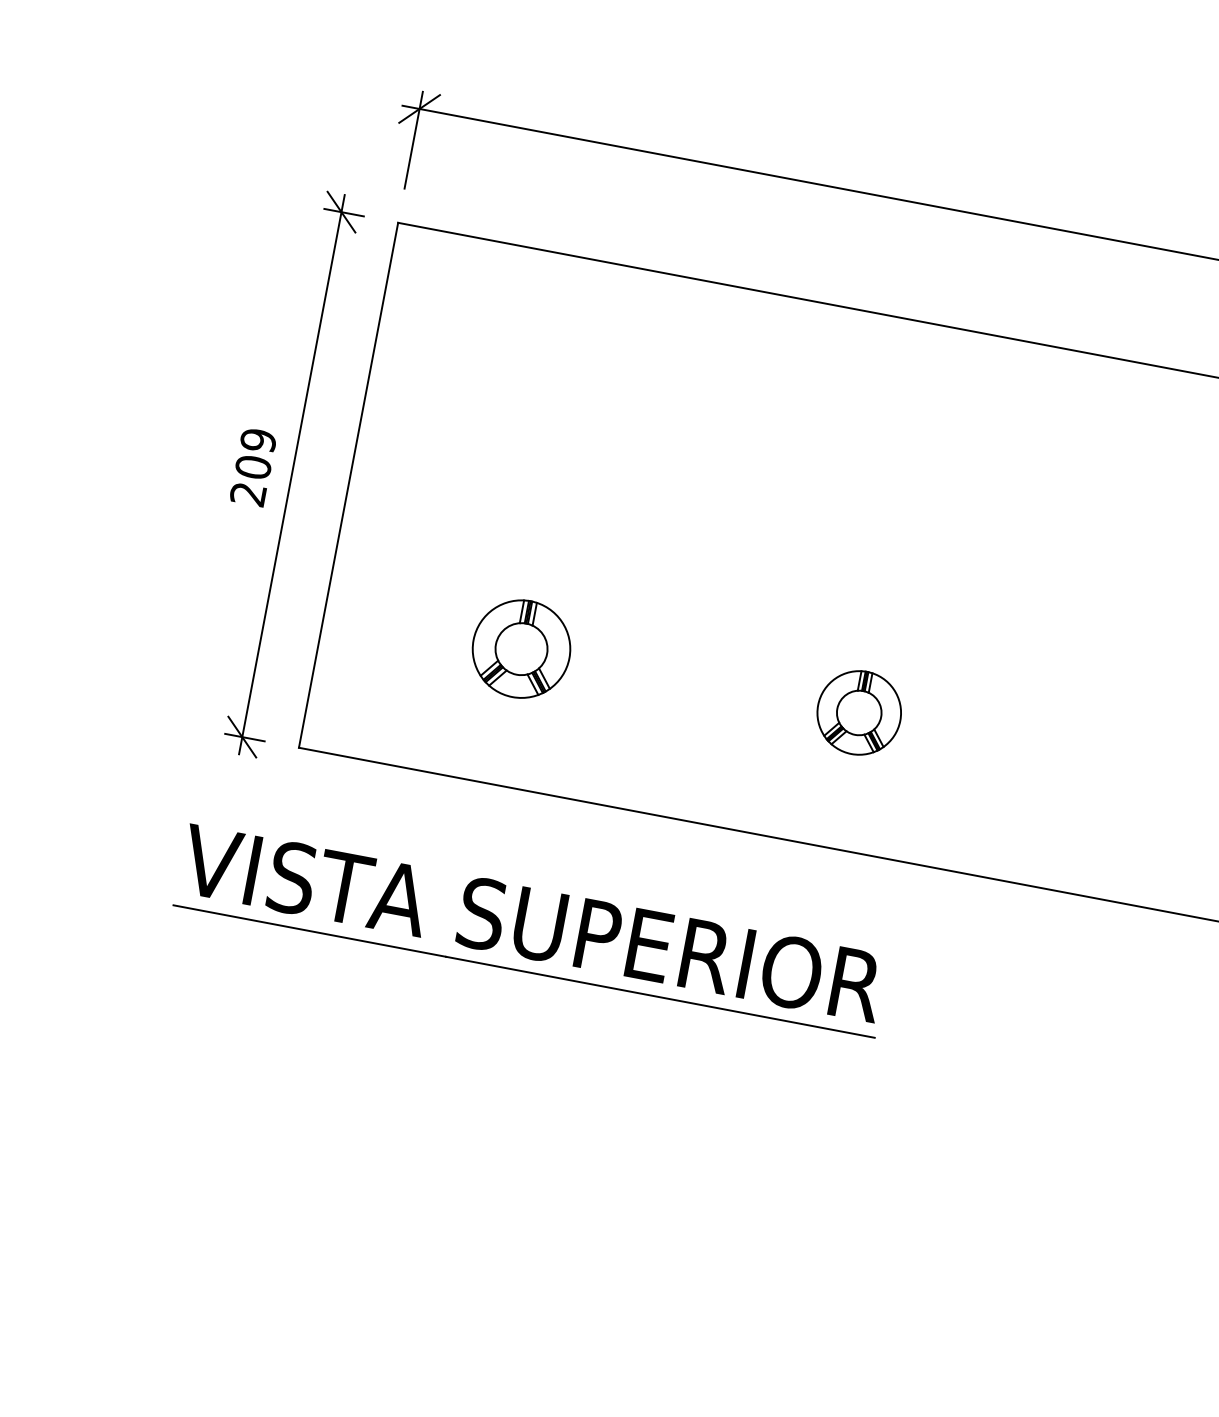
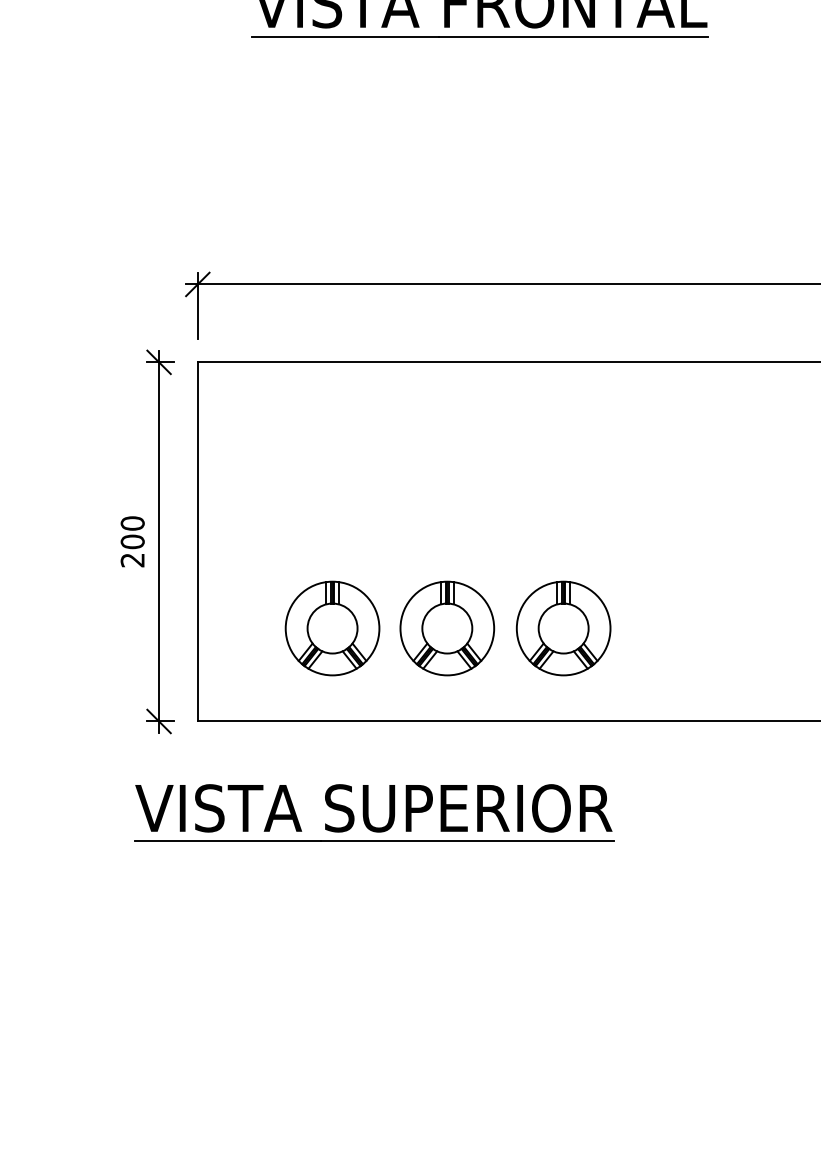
text: (258, 440) -> (132, 523), 209 -> 200
part: (521, 649) -> (332, 628), size x1.43
part: (689, 680) -> (447, 628), added
part: (859, 712) -> (563, 628), size x1.67

